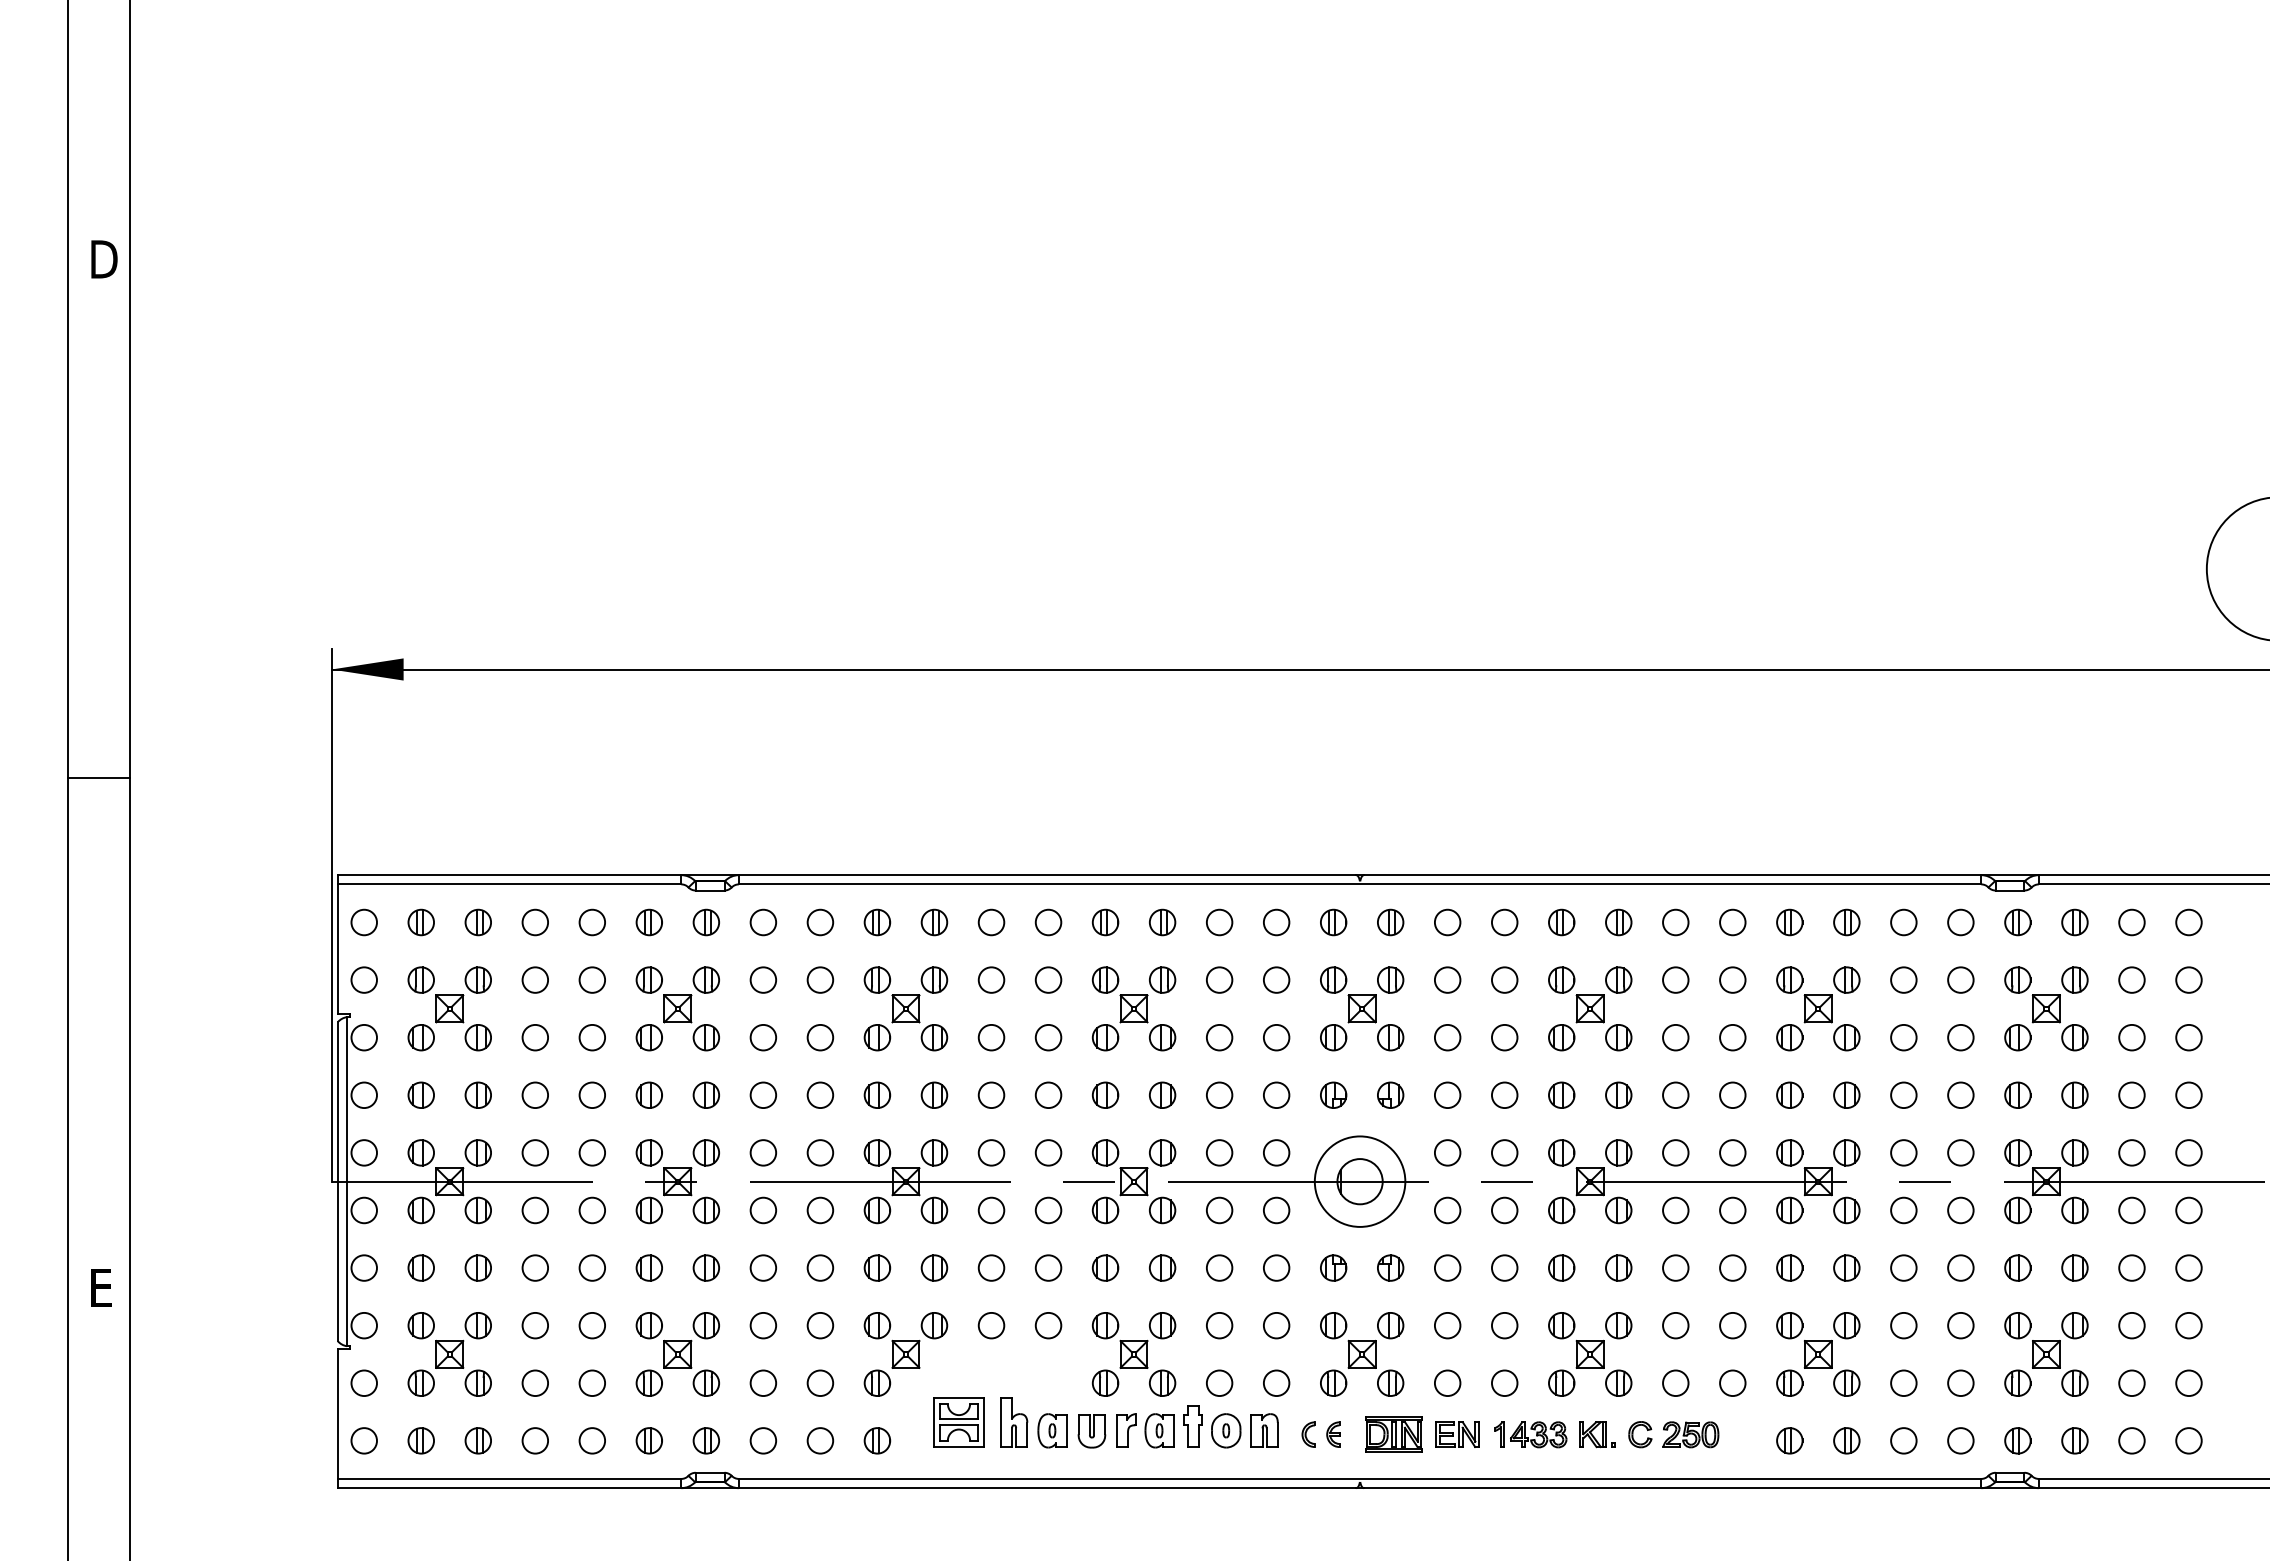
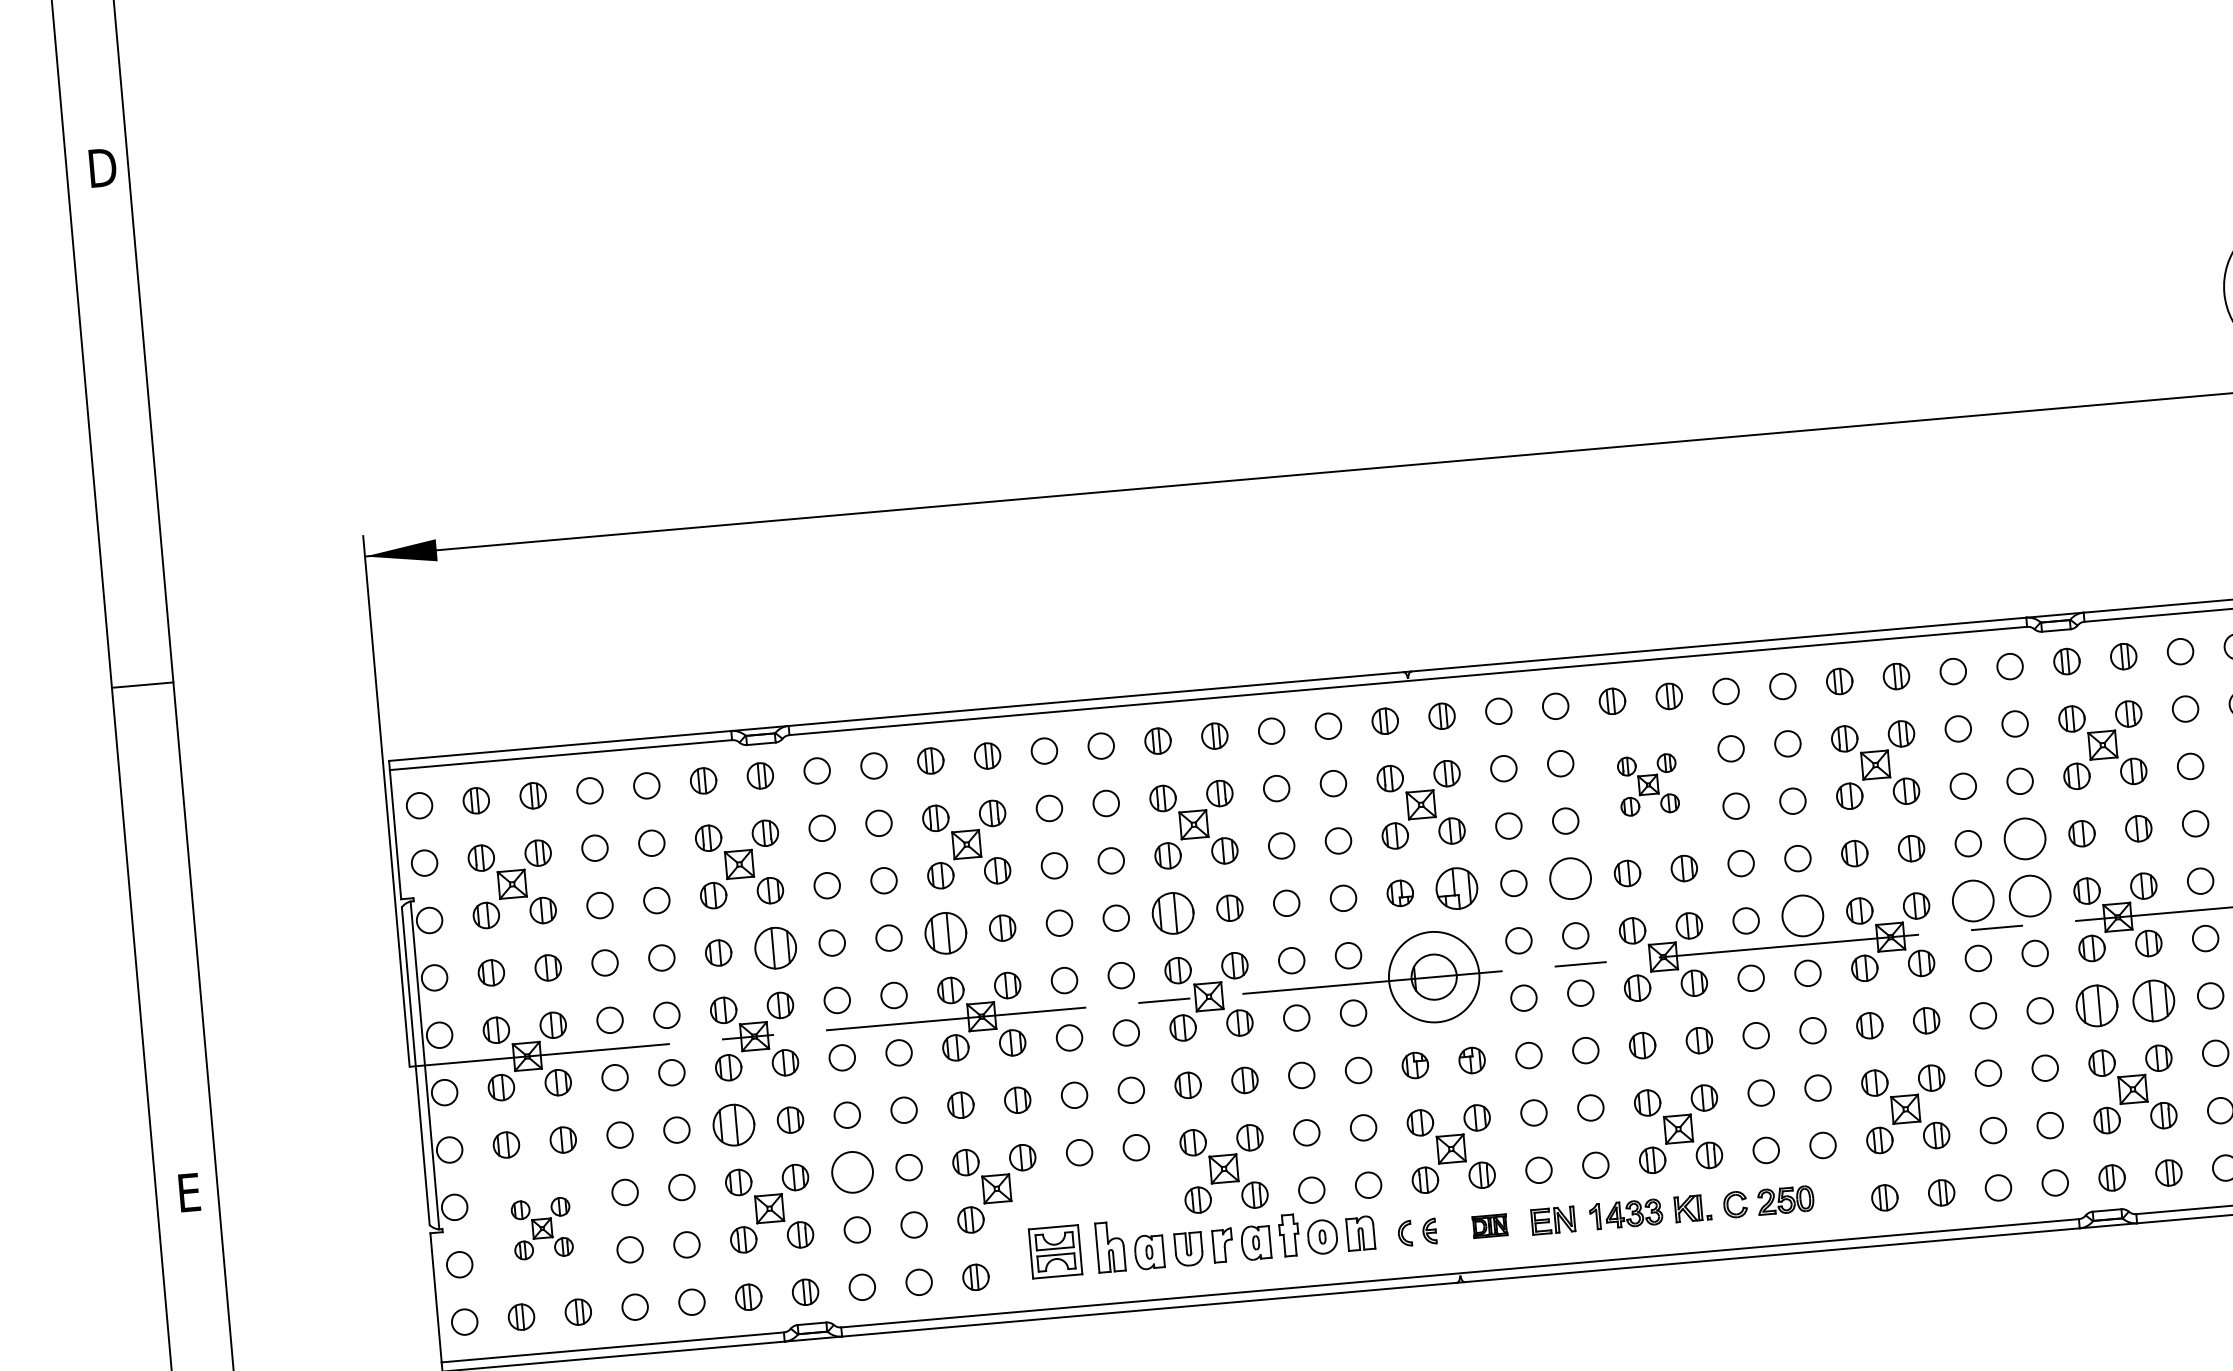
part: (1590, 1008) -> (1648, 784), size x0.7
part: (705, 1094) -> (774, 947), size x1.6
part: (877, 1094) -> (945, 932), size x1.6
part: (1105, 1094) -> (1172, 912), size x1.6
part: (1390, 1094) -> (1456, 887), size x1.6
circle: (1504, 1094) -> (1570, 877), size x1.6
circle: (1960, 1094) -> (2024, 837), size x1.6
circle: (1732, 1152) -> (1802, 915), size x1.6
circle: (1903, 1152) -> (1972, 900), size x1.6
circle: (1960, 1152) -> (2029, 895), size x1.6
part: (648, 1267) -> (732, 1124), size x1.6
part: (2017, 1267) -> (2096, 1005), size x1.6
part: (2074, 1267) -> (2153, 1000), size x1.6
circle: (762, 1325) -> (851, 1172), size x1.6
part: (449, 1354) -> (542, 1228), size x0.7
part: (1393, 1434) -> (1489, 1226), size x0.6

